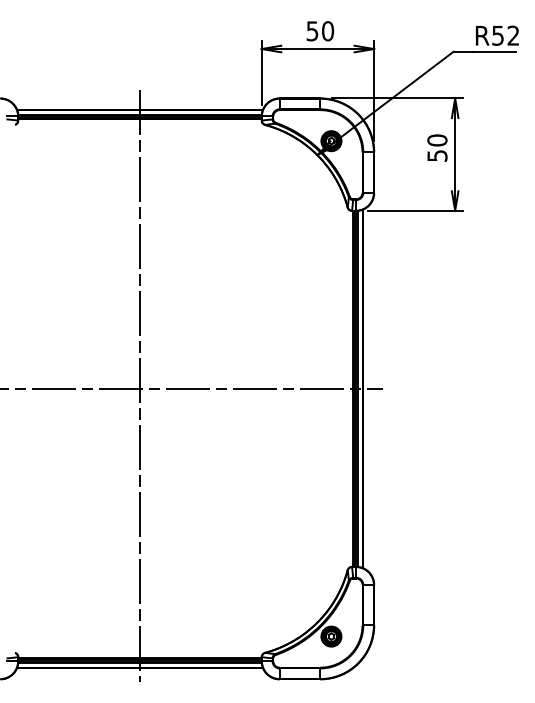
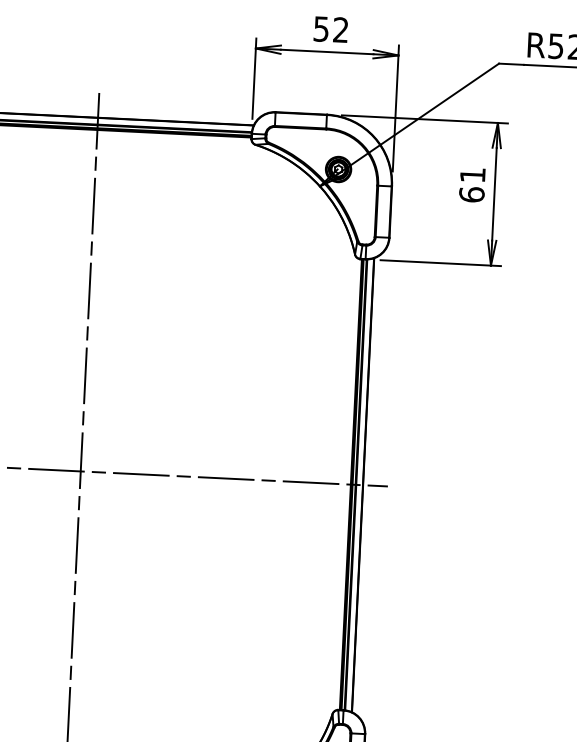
text: (328, 31) -> (341, 30), 50 -> 52
text: (437, 147) -> (472, 184), 50 -> 61

